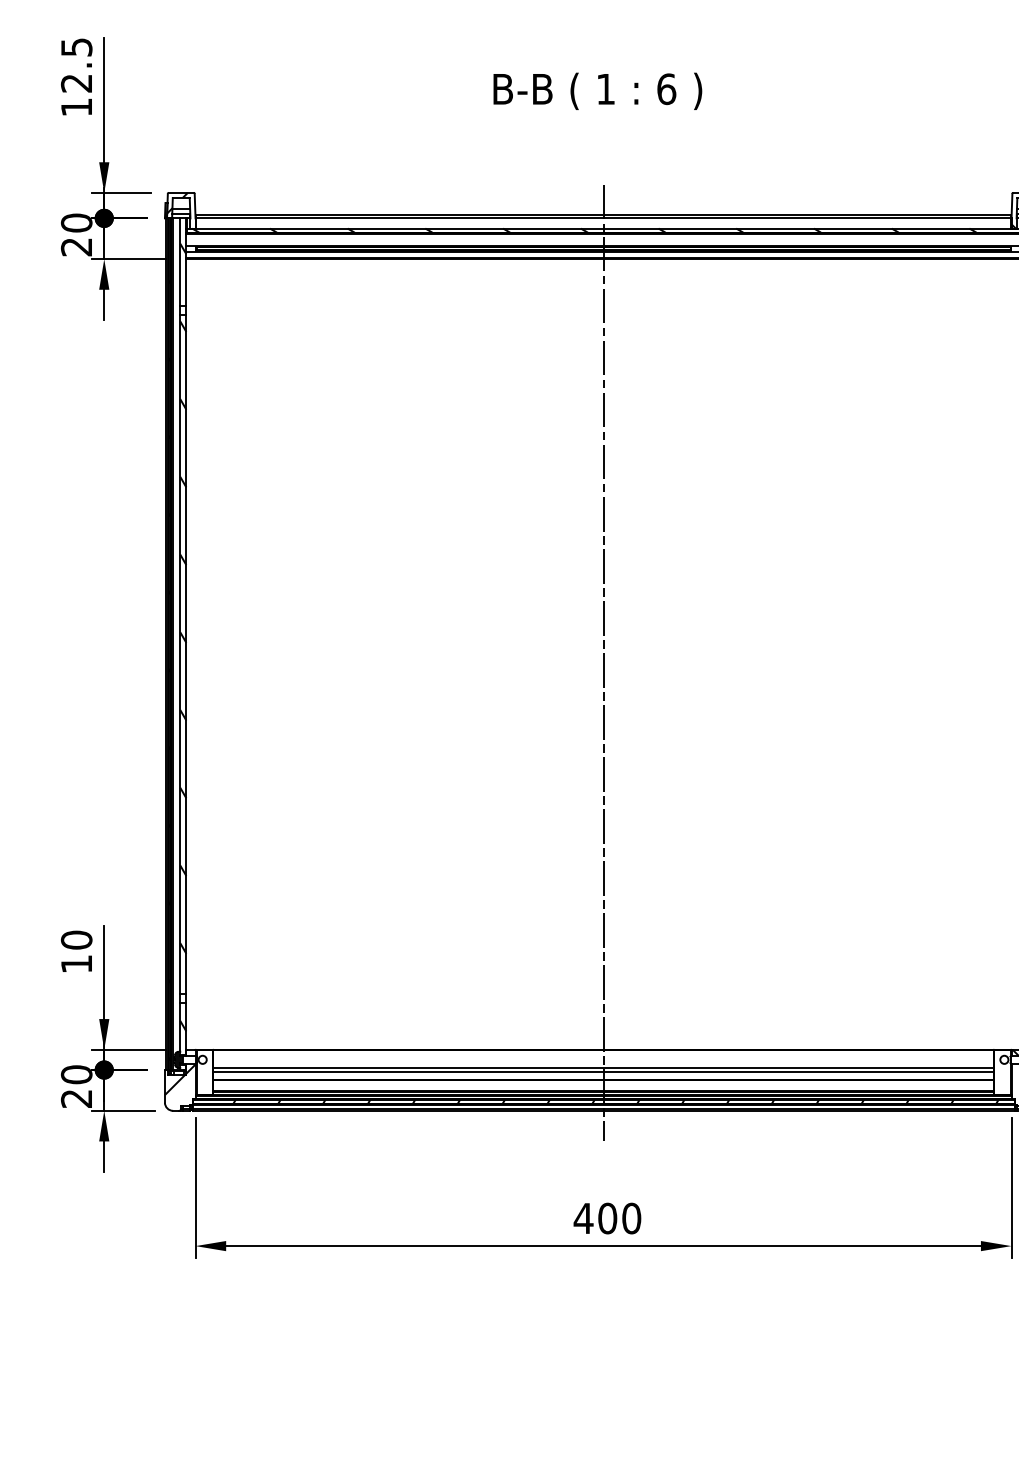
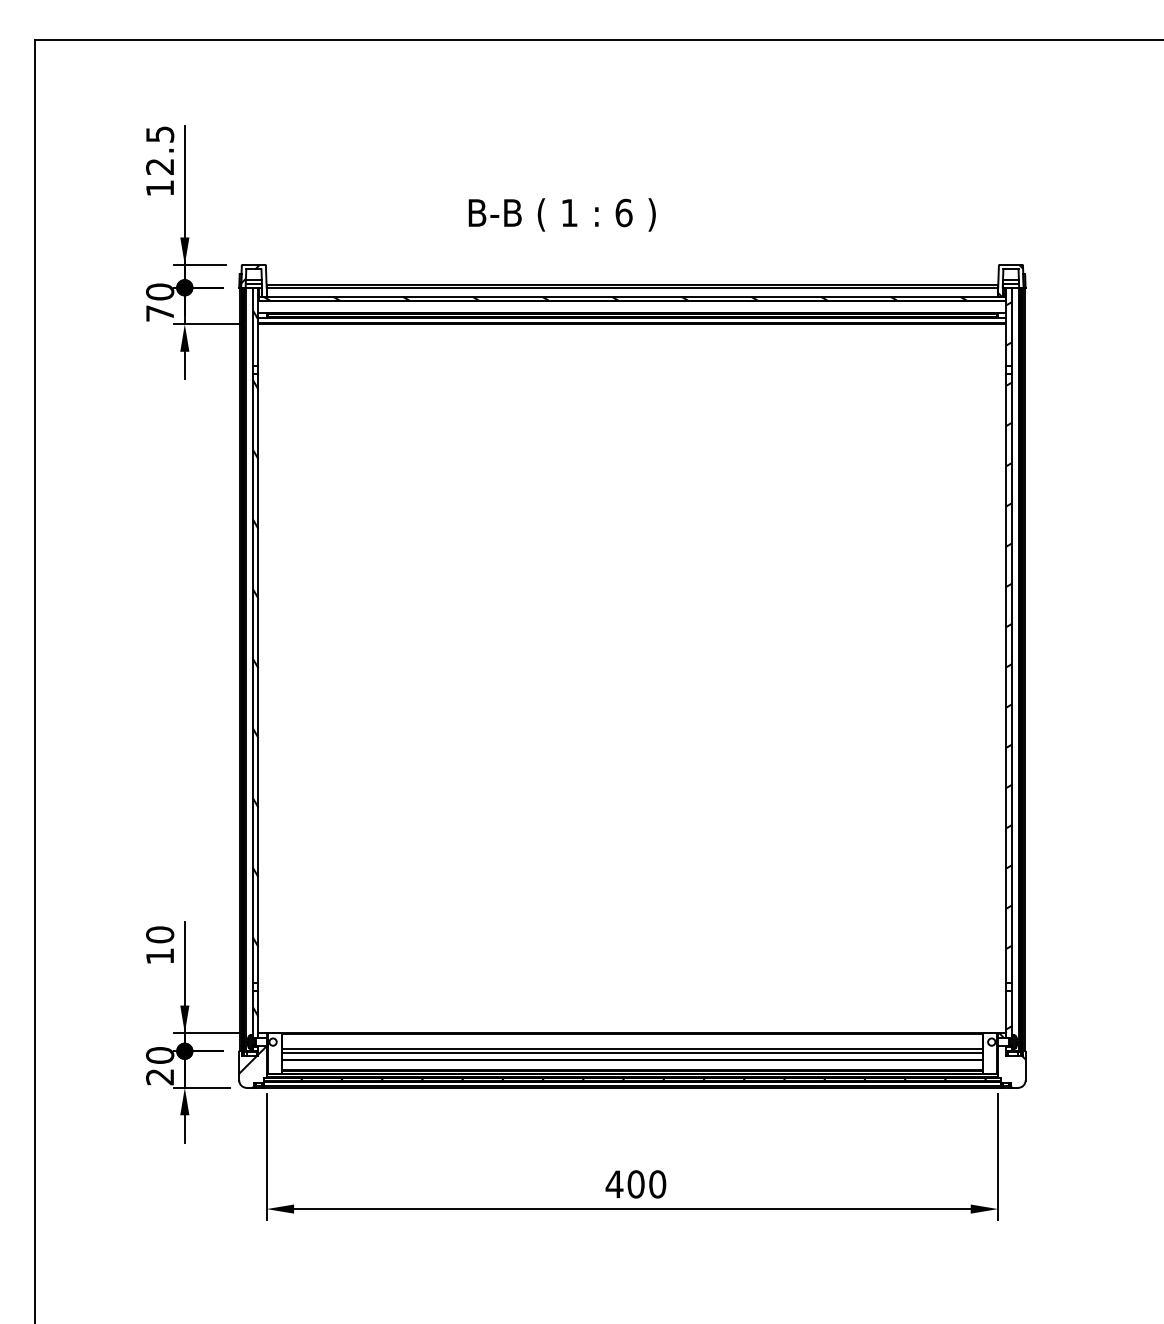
text: (596, 90) -> (561, 214), moved
text: (76, 247) -> (159, 313), 20 -> 70
line: (603, 663) -> (632, 686), removed

